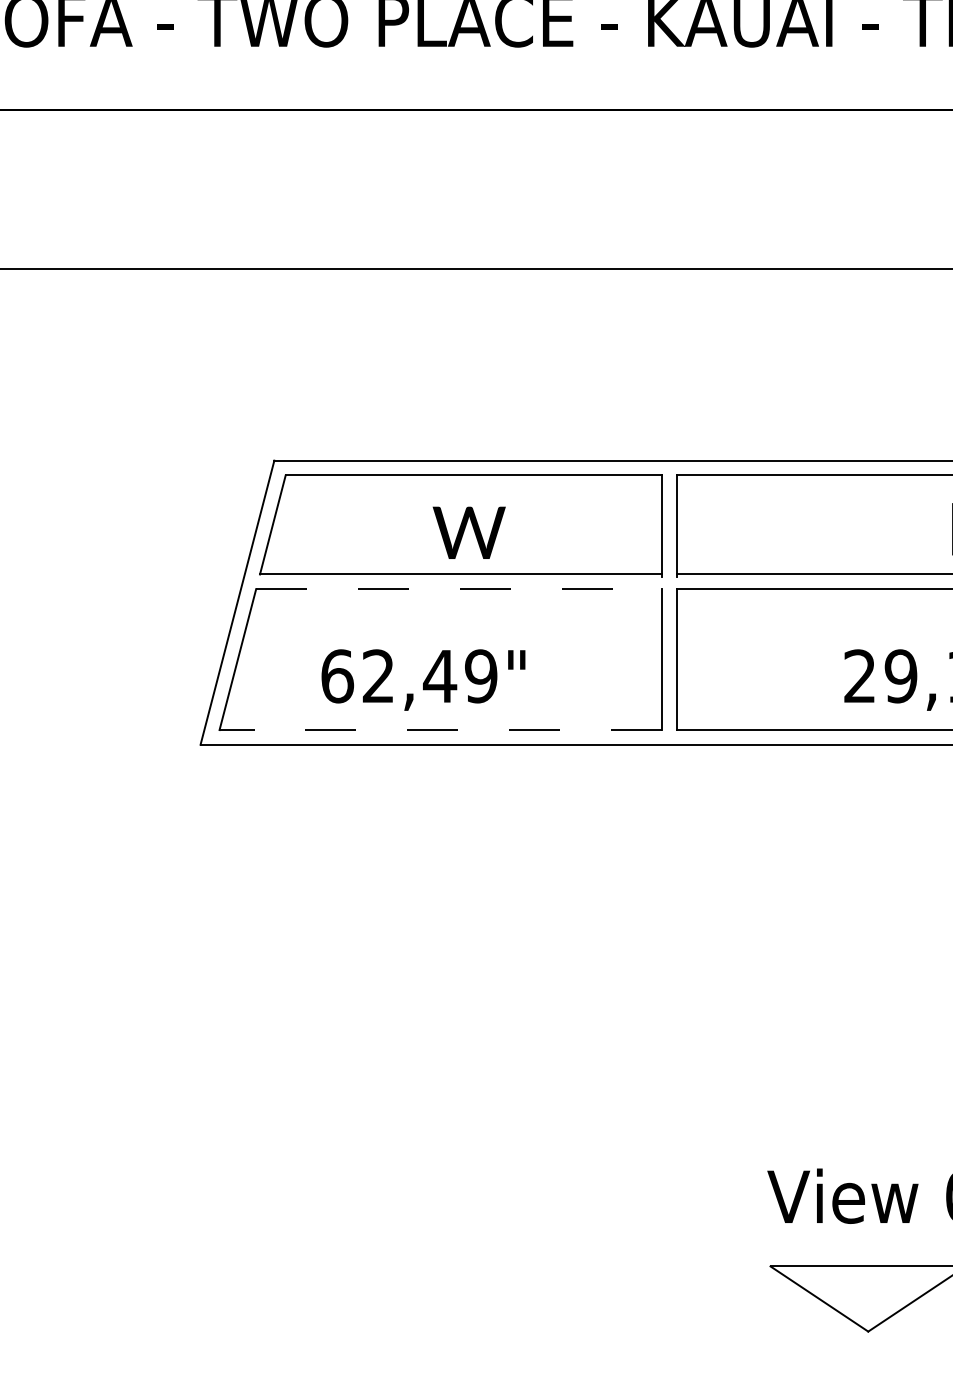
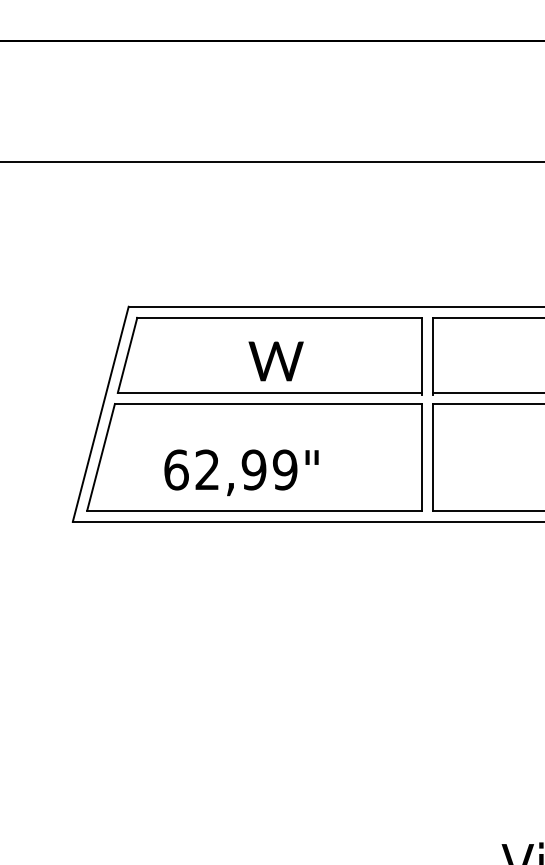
line: (459, 589) -> (268, 404), dashed -> solid
text: (440, 676) -> (254, 470), 62,49" -> 62,99"
line: (440, 730) -> (254, 510), dashed -> solid

